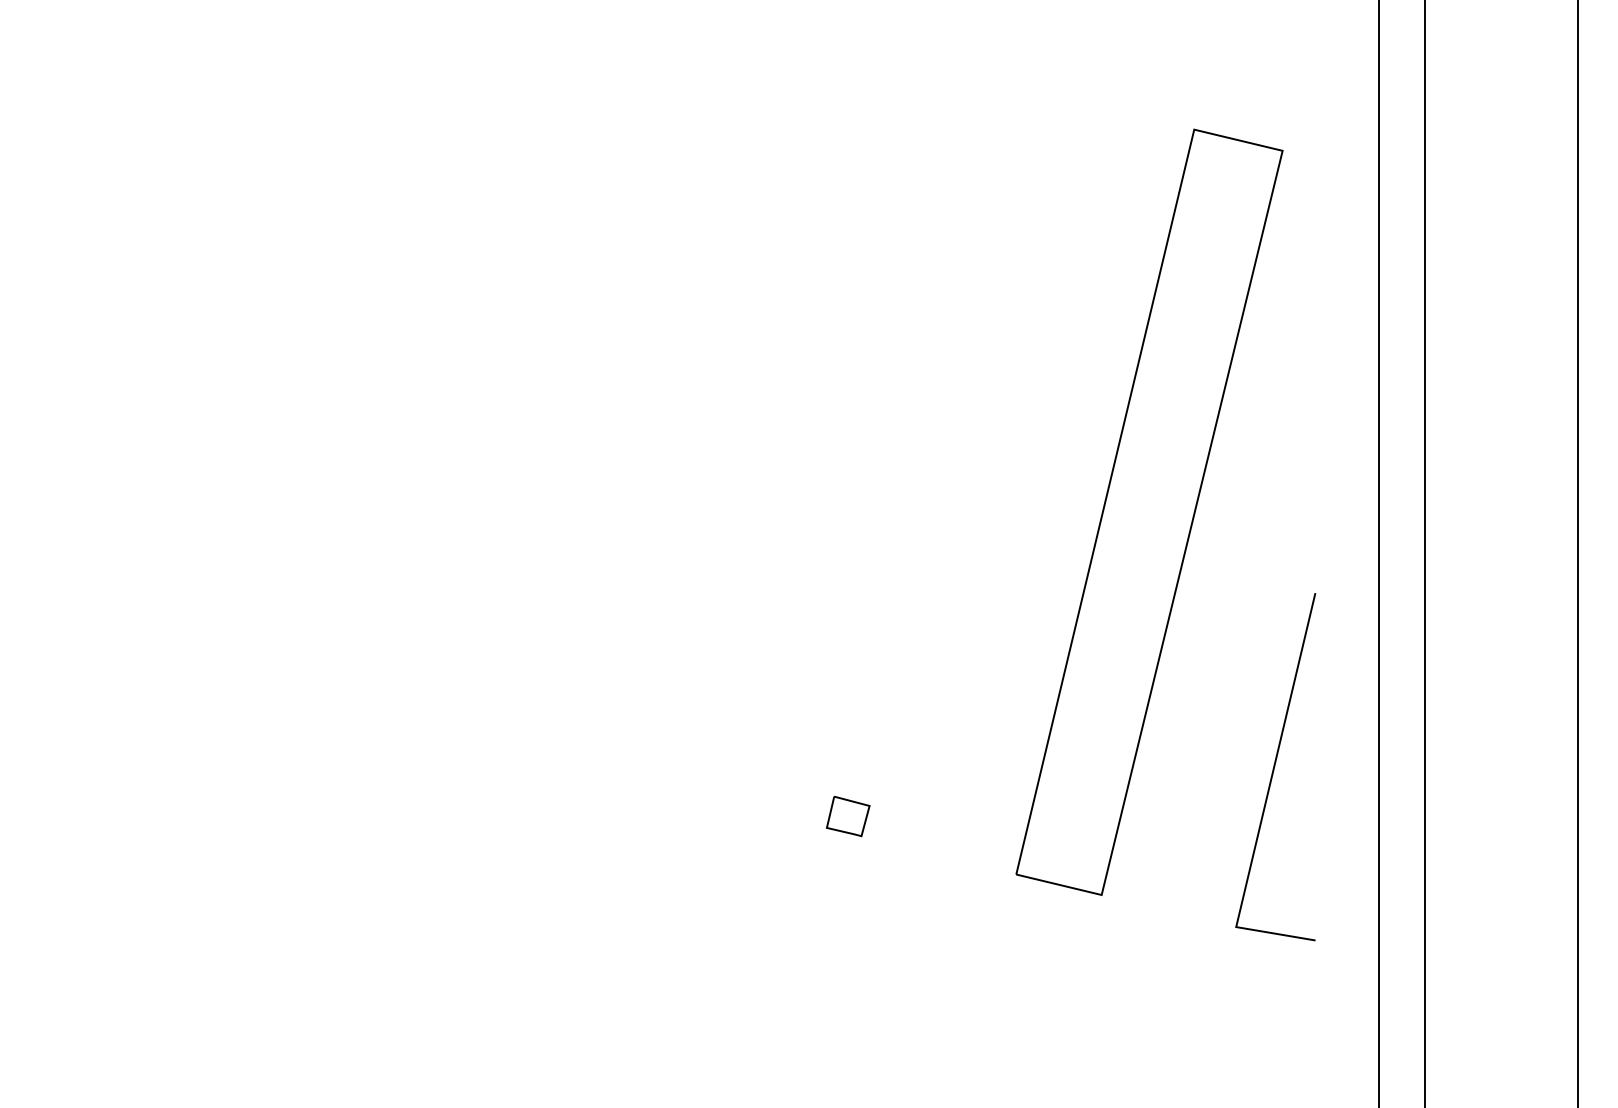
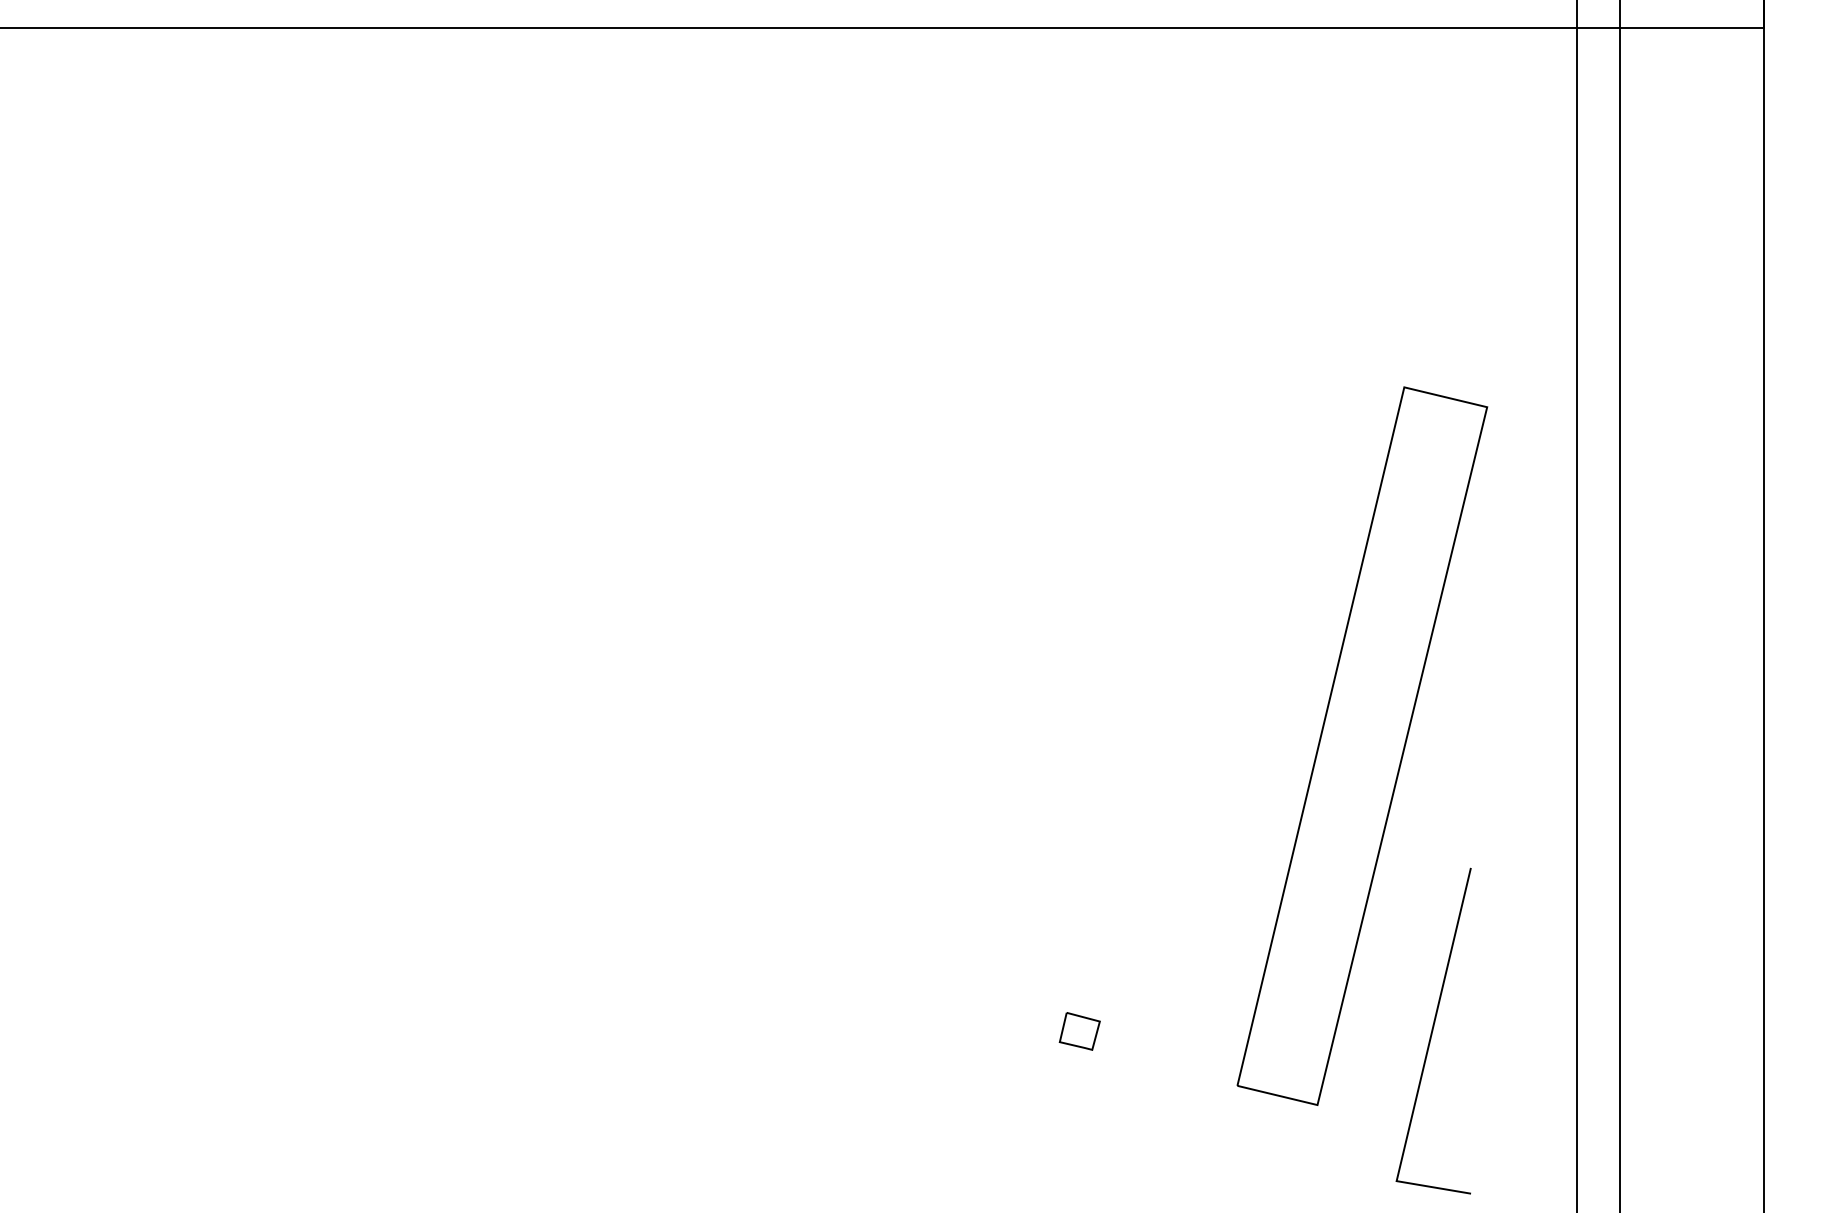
line: (1275, 766) -> (1433, 1030), moved

